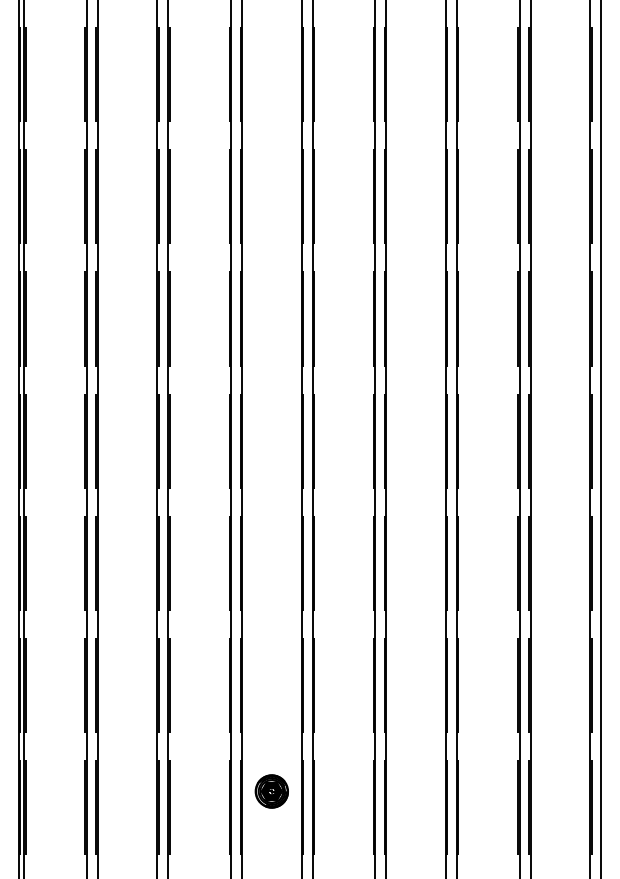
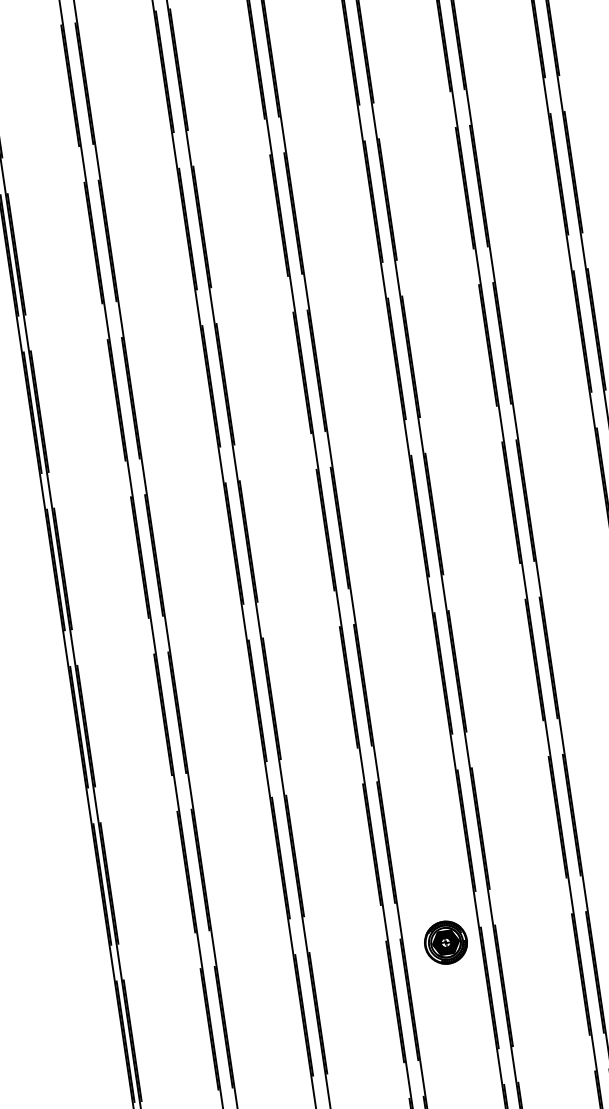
part: (271, 791) -> (445, 942), moved

